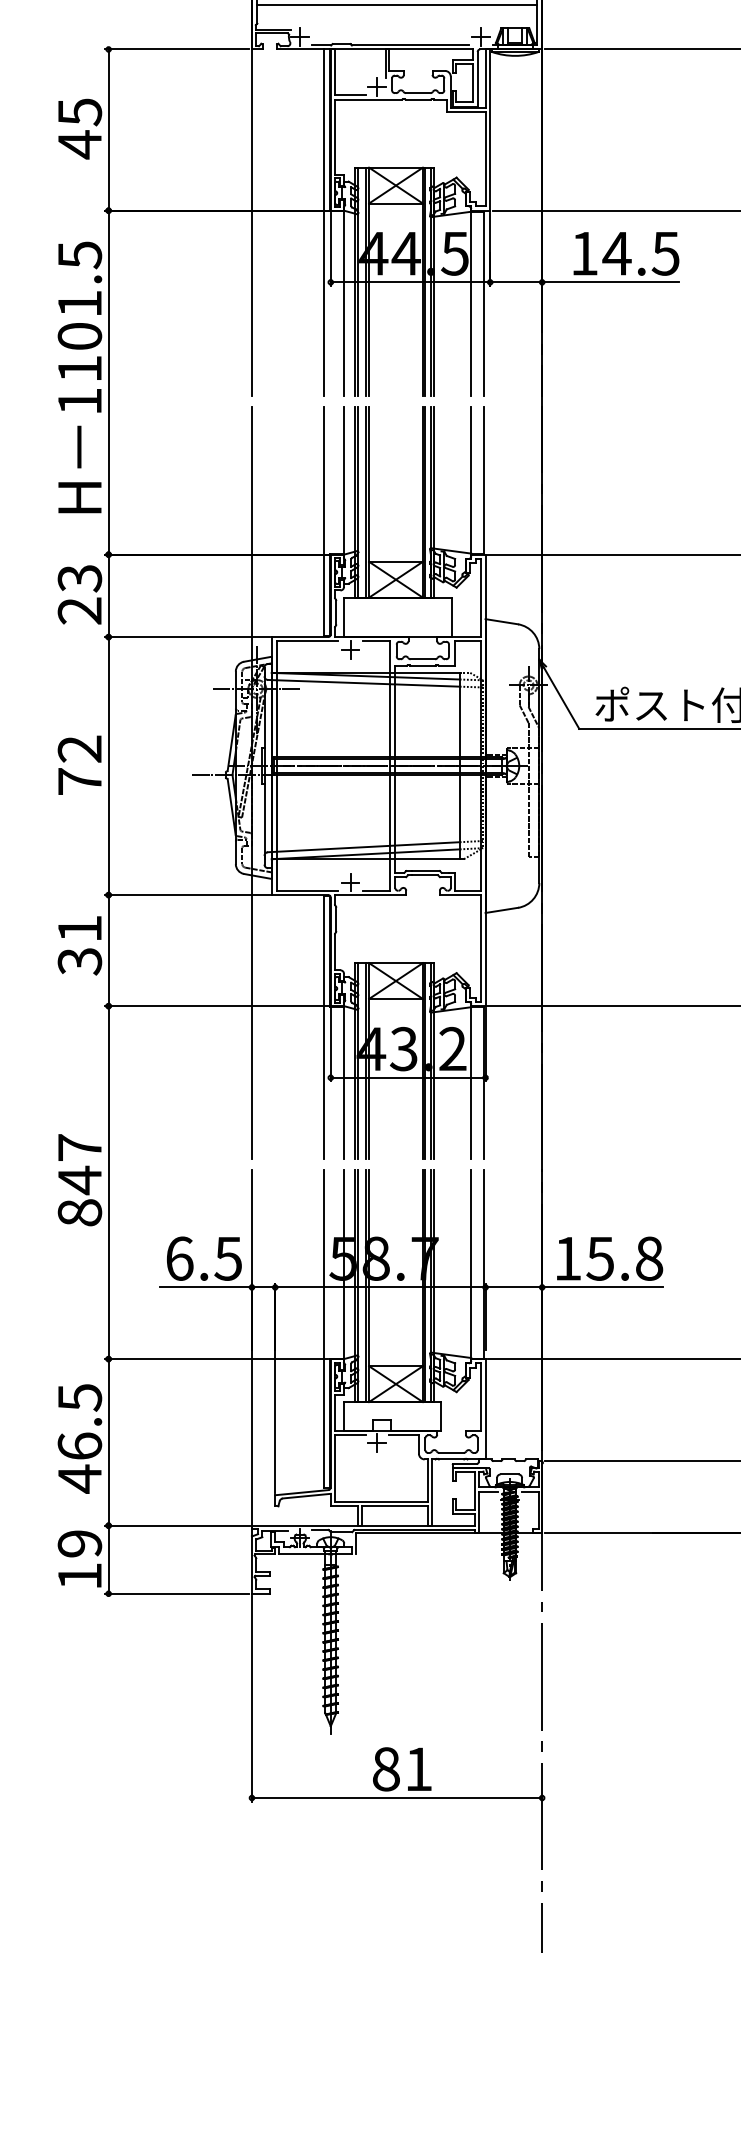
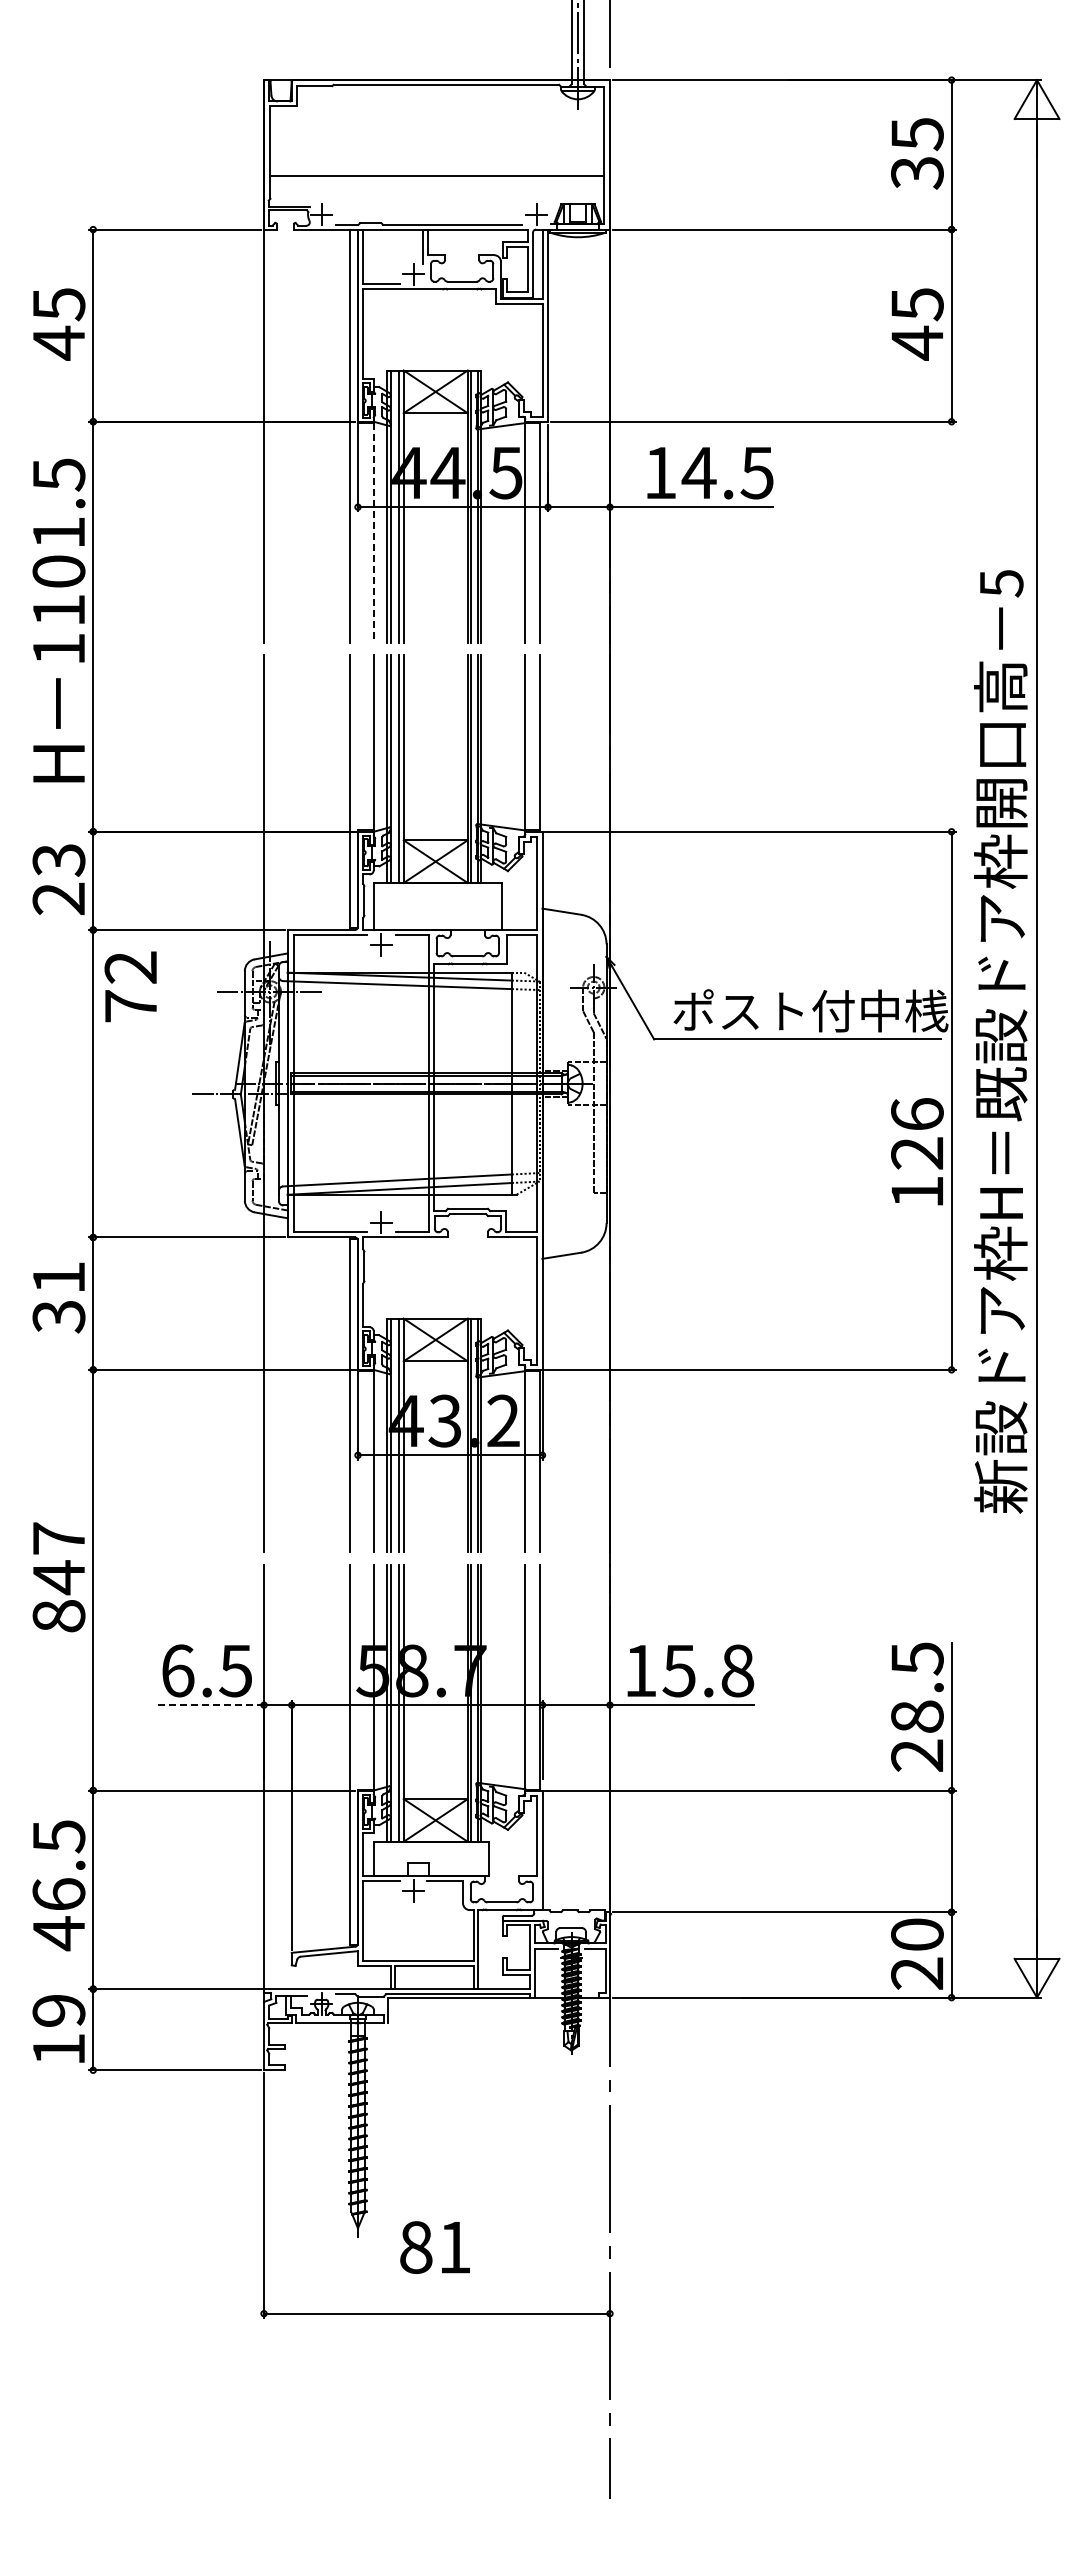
line: (343, 303) -> (373, 532), solid -> dashed
text: (79, 765) -> (130, 986), moved
line: (206, 1287) -> (209, 1705), solid -> dashed
text: (401, 1769) -> (434, 2247), moved

